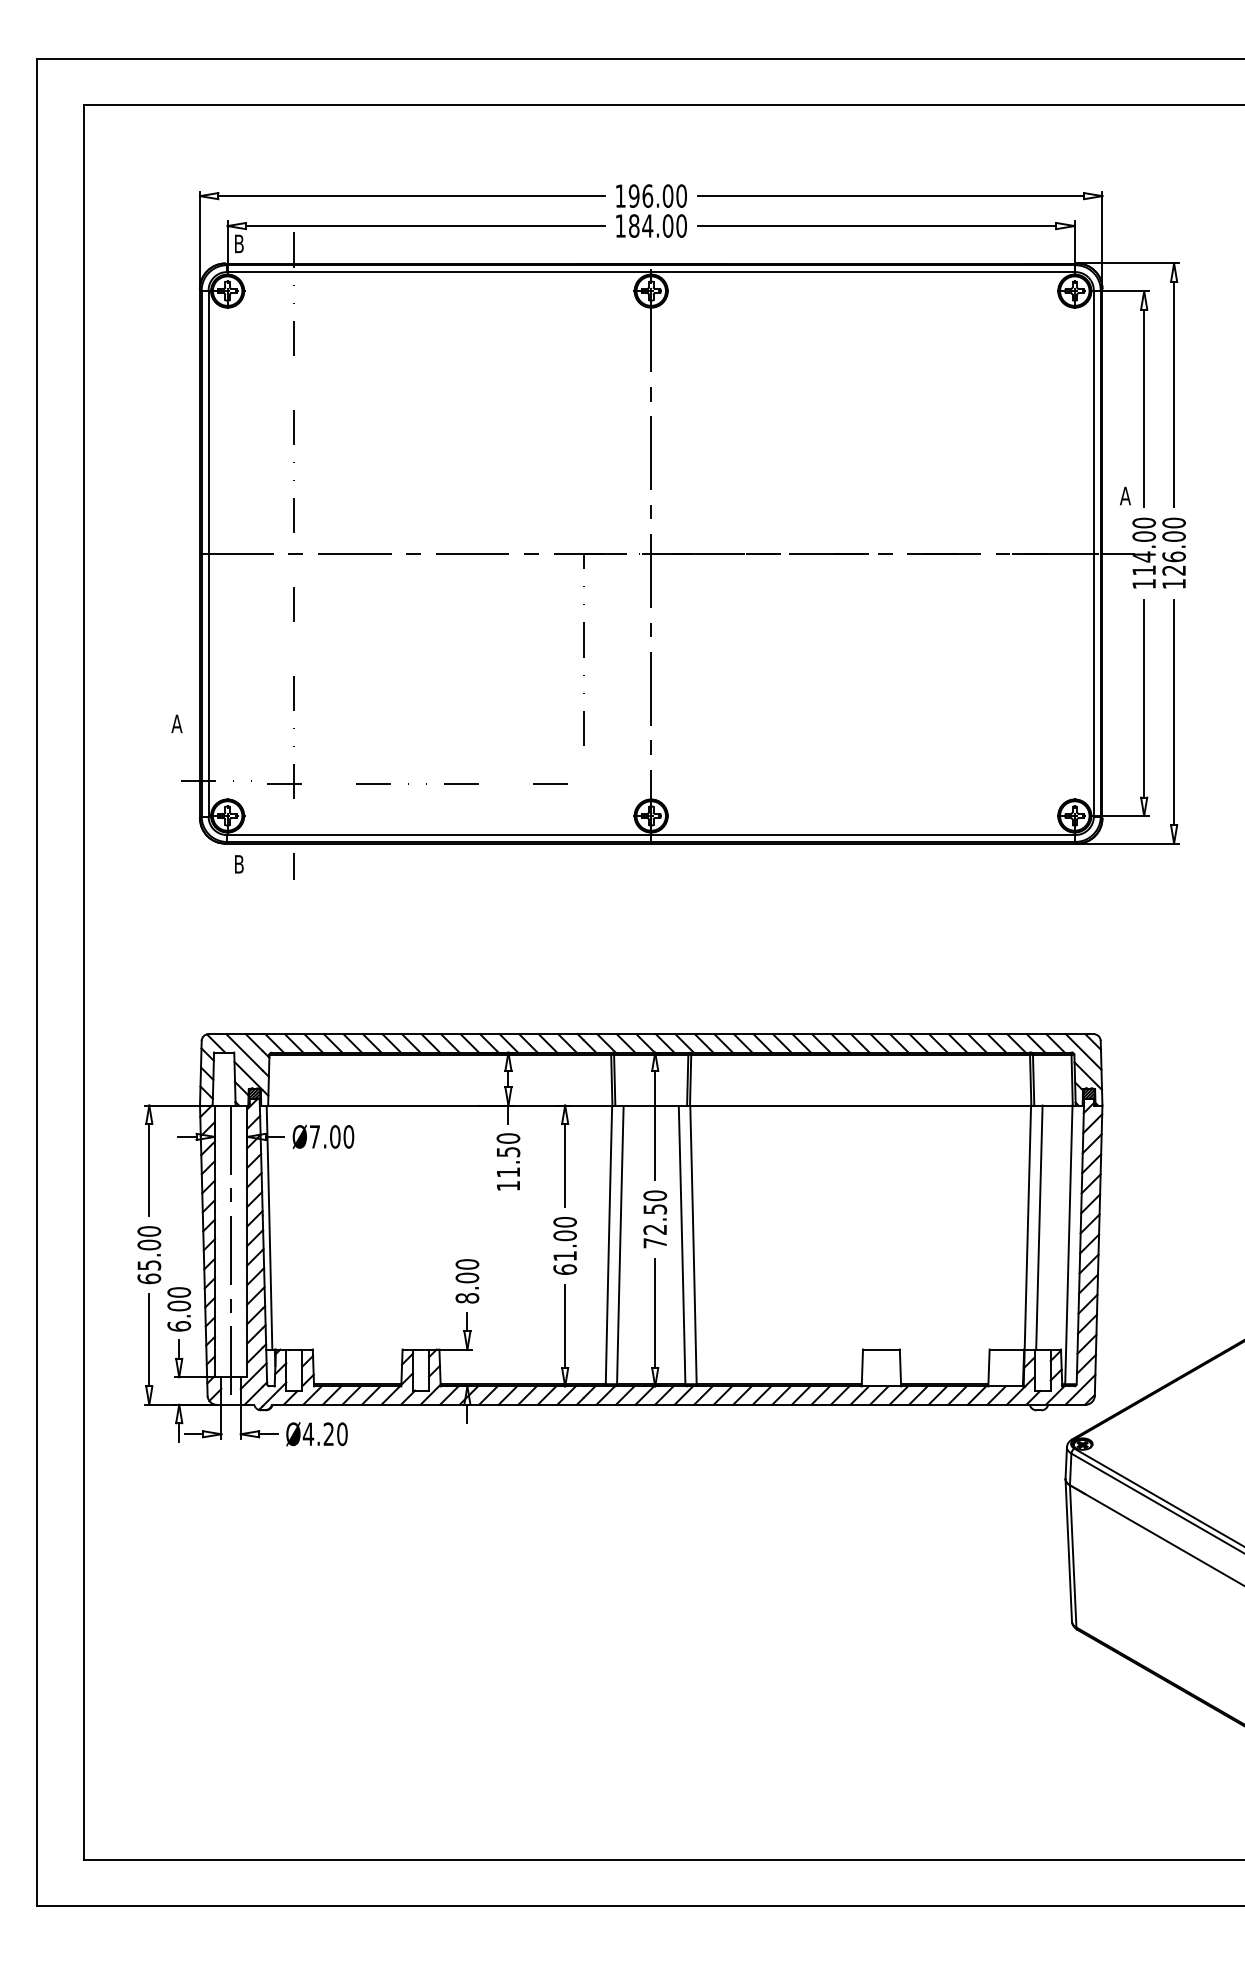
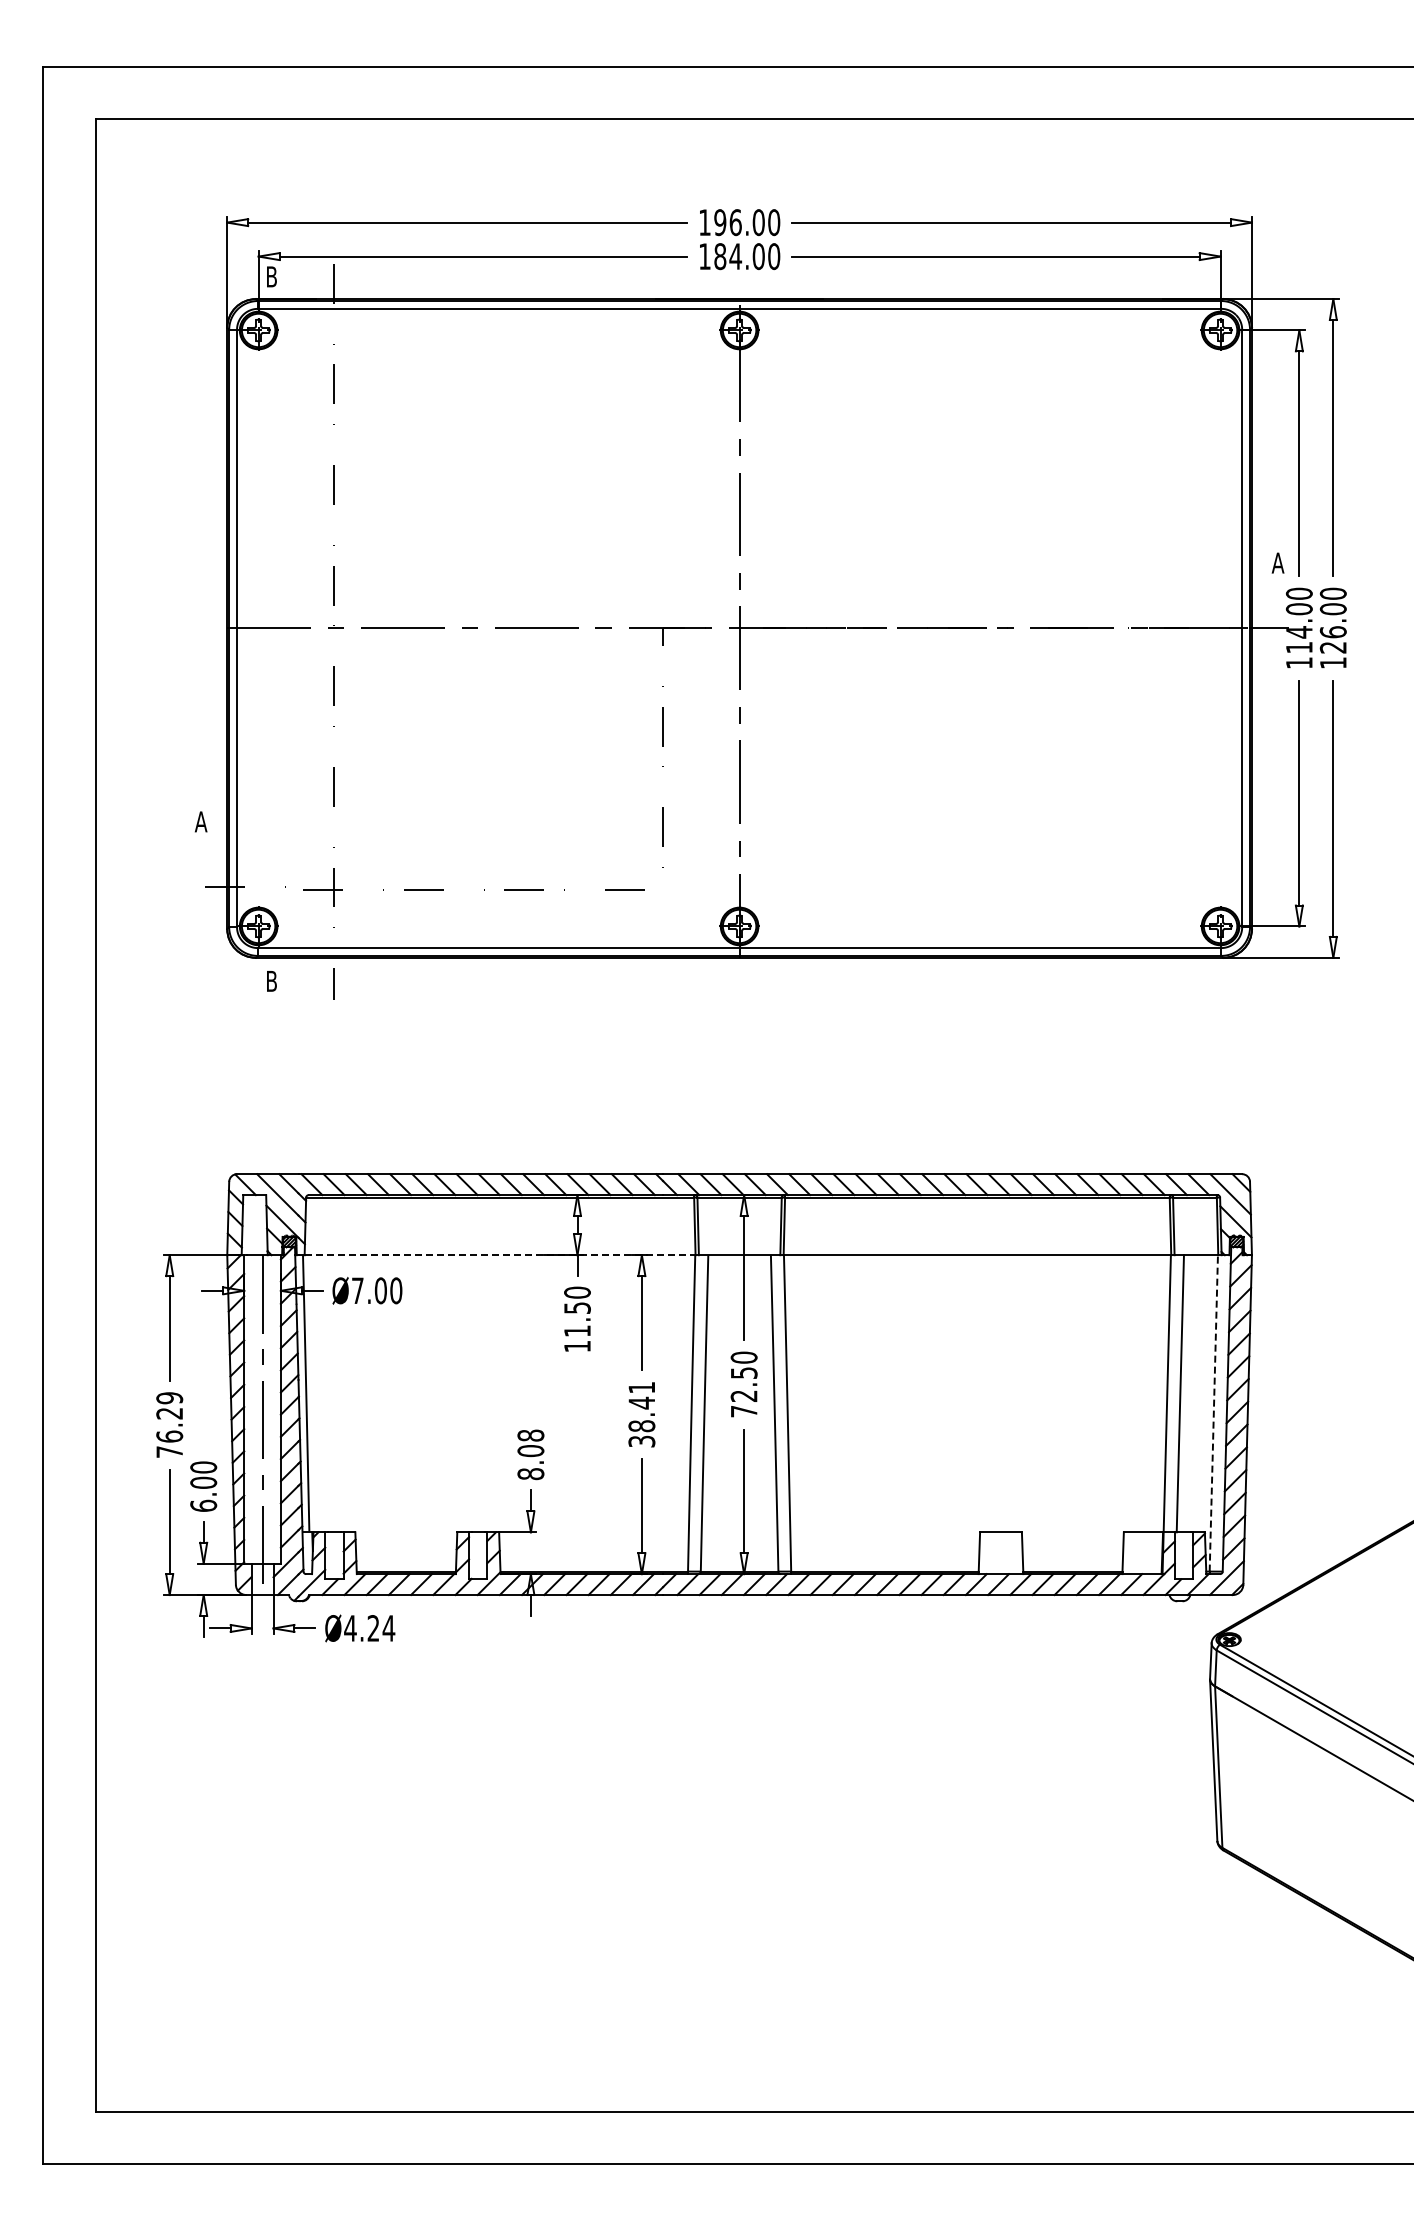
line: (440, 1105) -> (500, 1255), solid -> dashed
line: (1068, 1244) -> (1213, 1412), solid -> dashed
text: (564, 1245) -> (641, 1414), 61.00 -> 38.41
text: (149, 1254) -> (169, 1424), 65.00 -> 76.29
text: (467, 1264) -> (530, 1435), 8.00 -> 8.08
text: (341, 1434) -> (388, 1628), Ø4.20 -> Ø4.24

